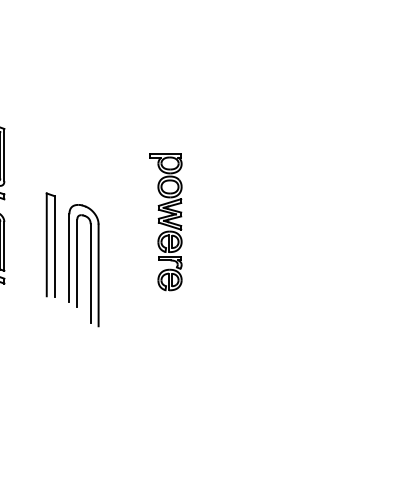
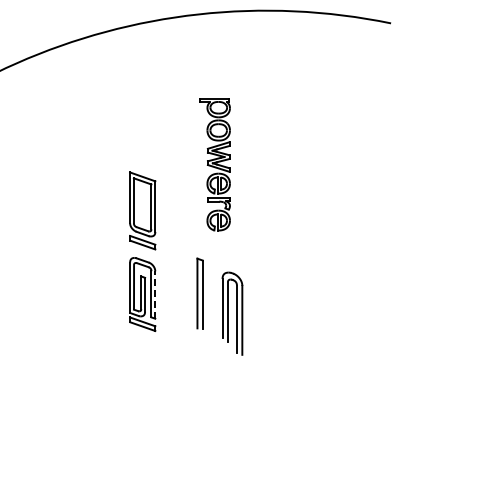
part: (165, 222) -> (214, 164), moved
part: (50, 244) -> (199, 293), size x0.7
line: (4, 246) -> (155, 295), solid -> dashed
part: (84, 265) -> (232, 313), size x0.7

